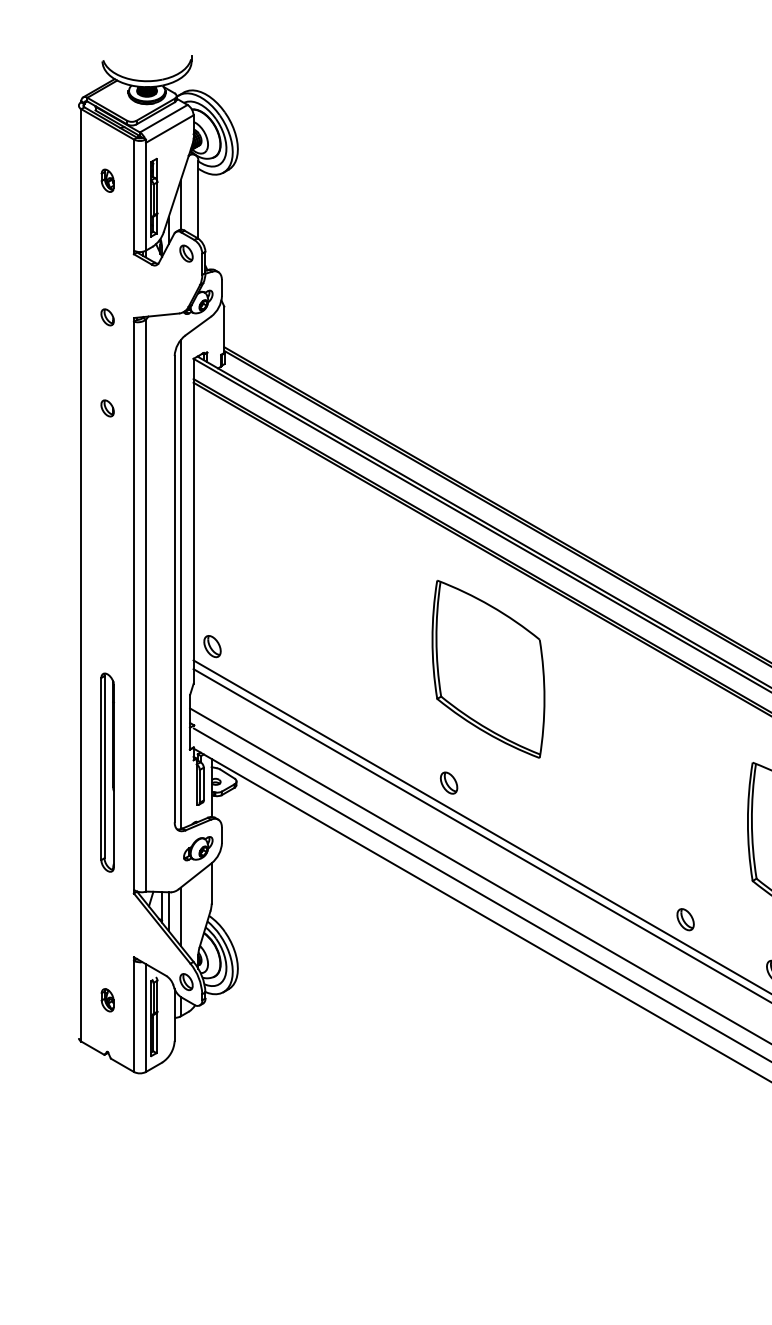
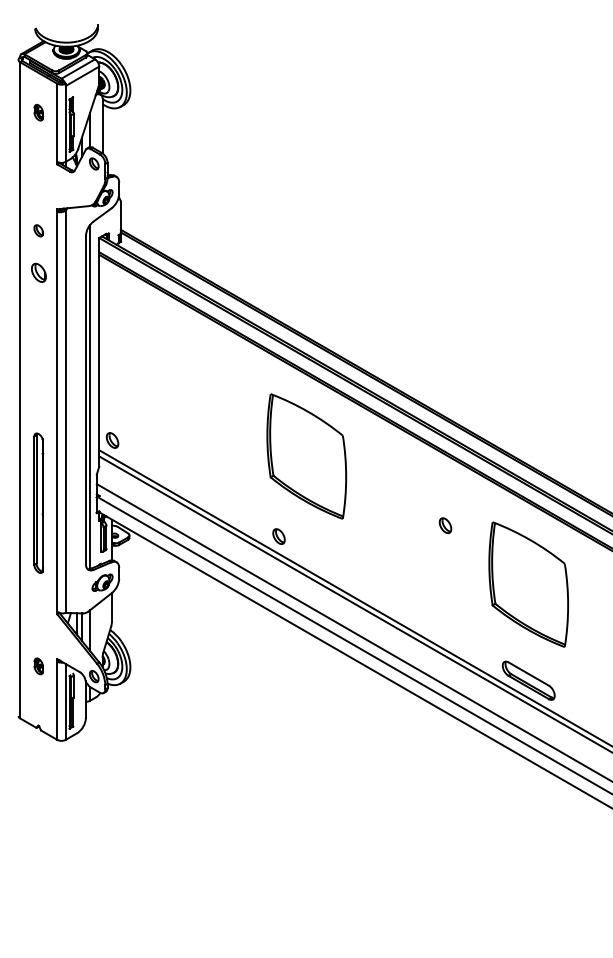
part: (107, 316) -> (38, 230), moved
part: (107, 407) -> (38, 272), size x1.6
part: (107, 771) -> (38, 502), moved
part: (685, 919) -> (445, 525), moved
part: (107, 1000) -> (38, 666), moved

